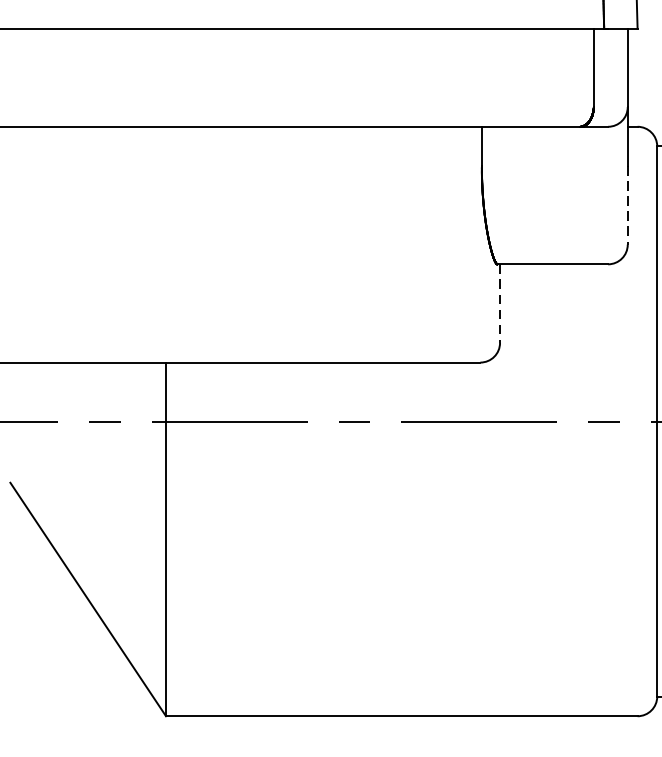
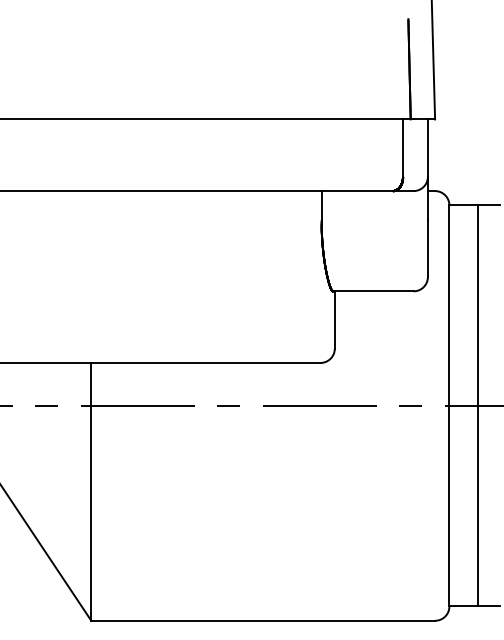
line: (627, 205) -> (427, 248), dashed -> solid
line: (499, 304) -> (334, 320), dashed -> solid

